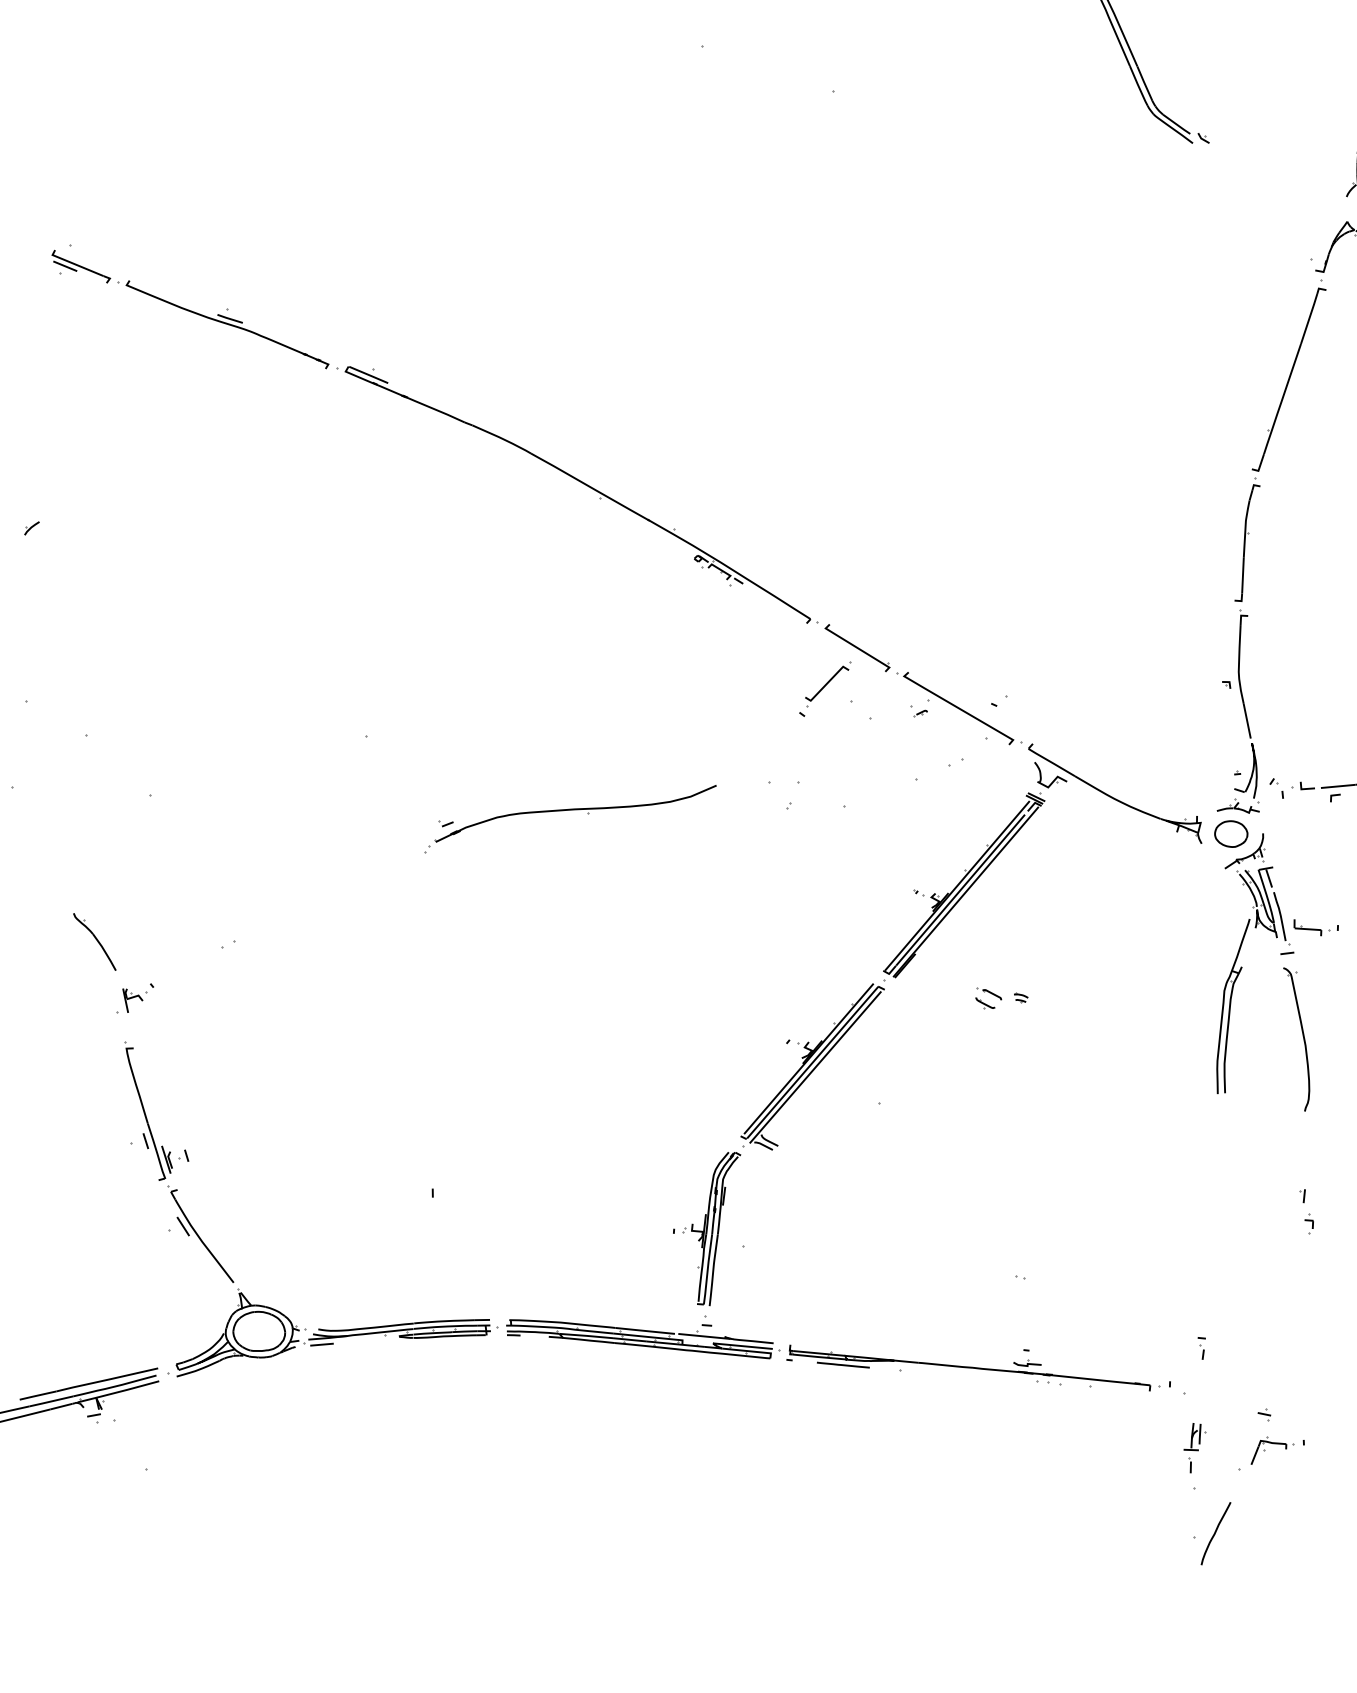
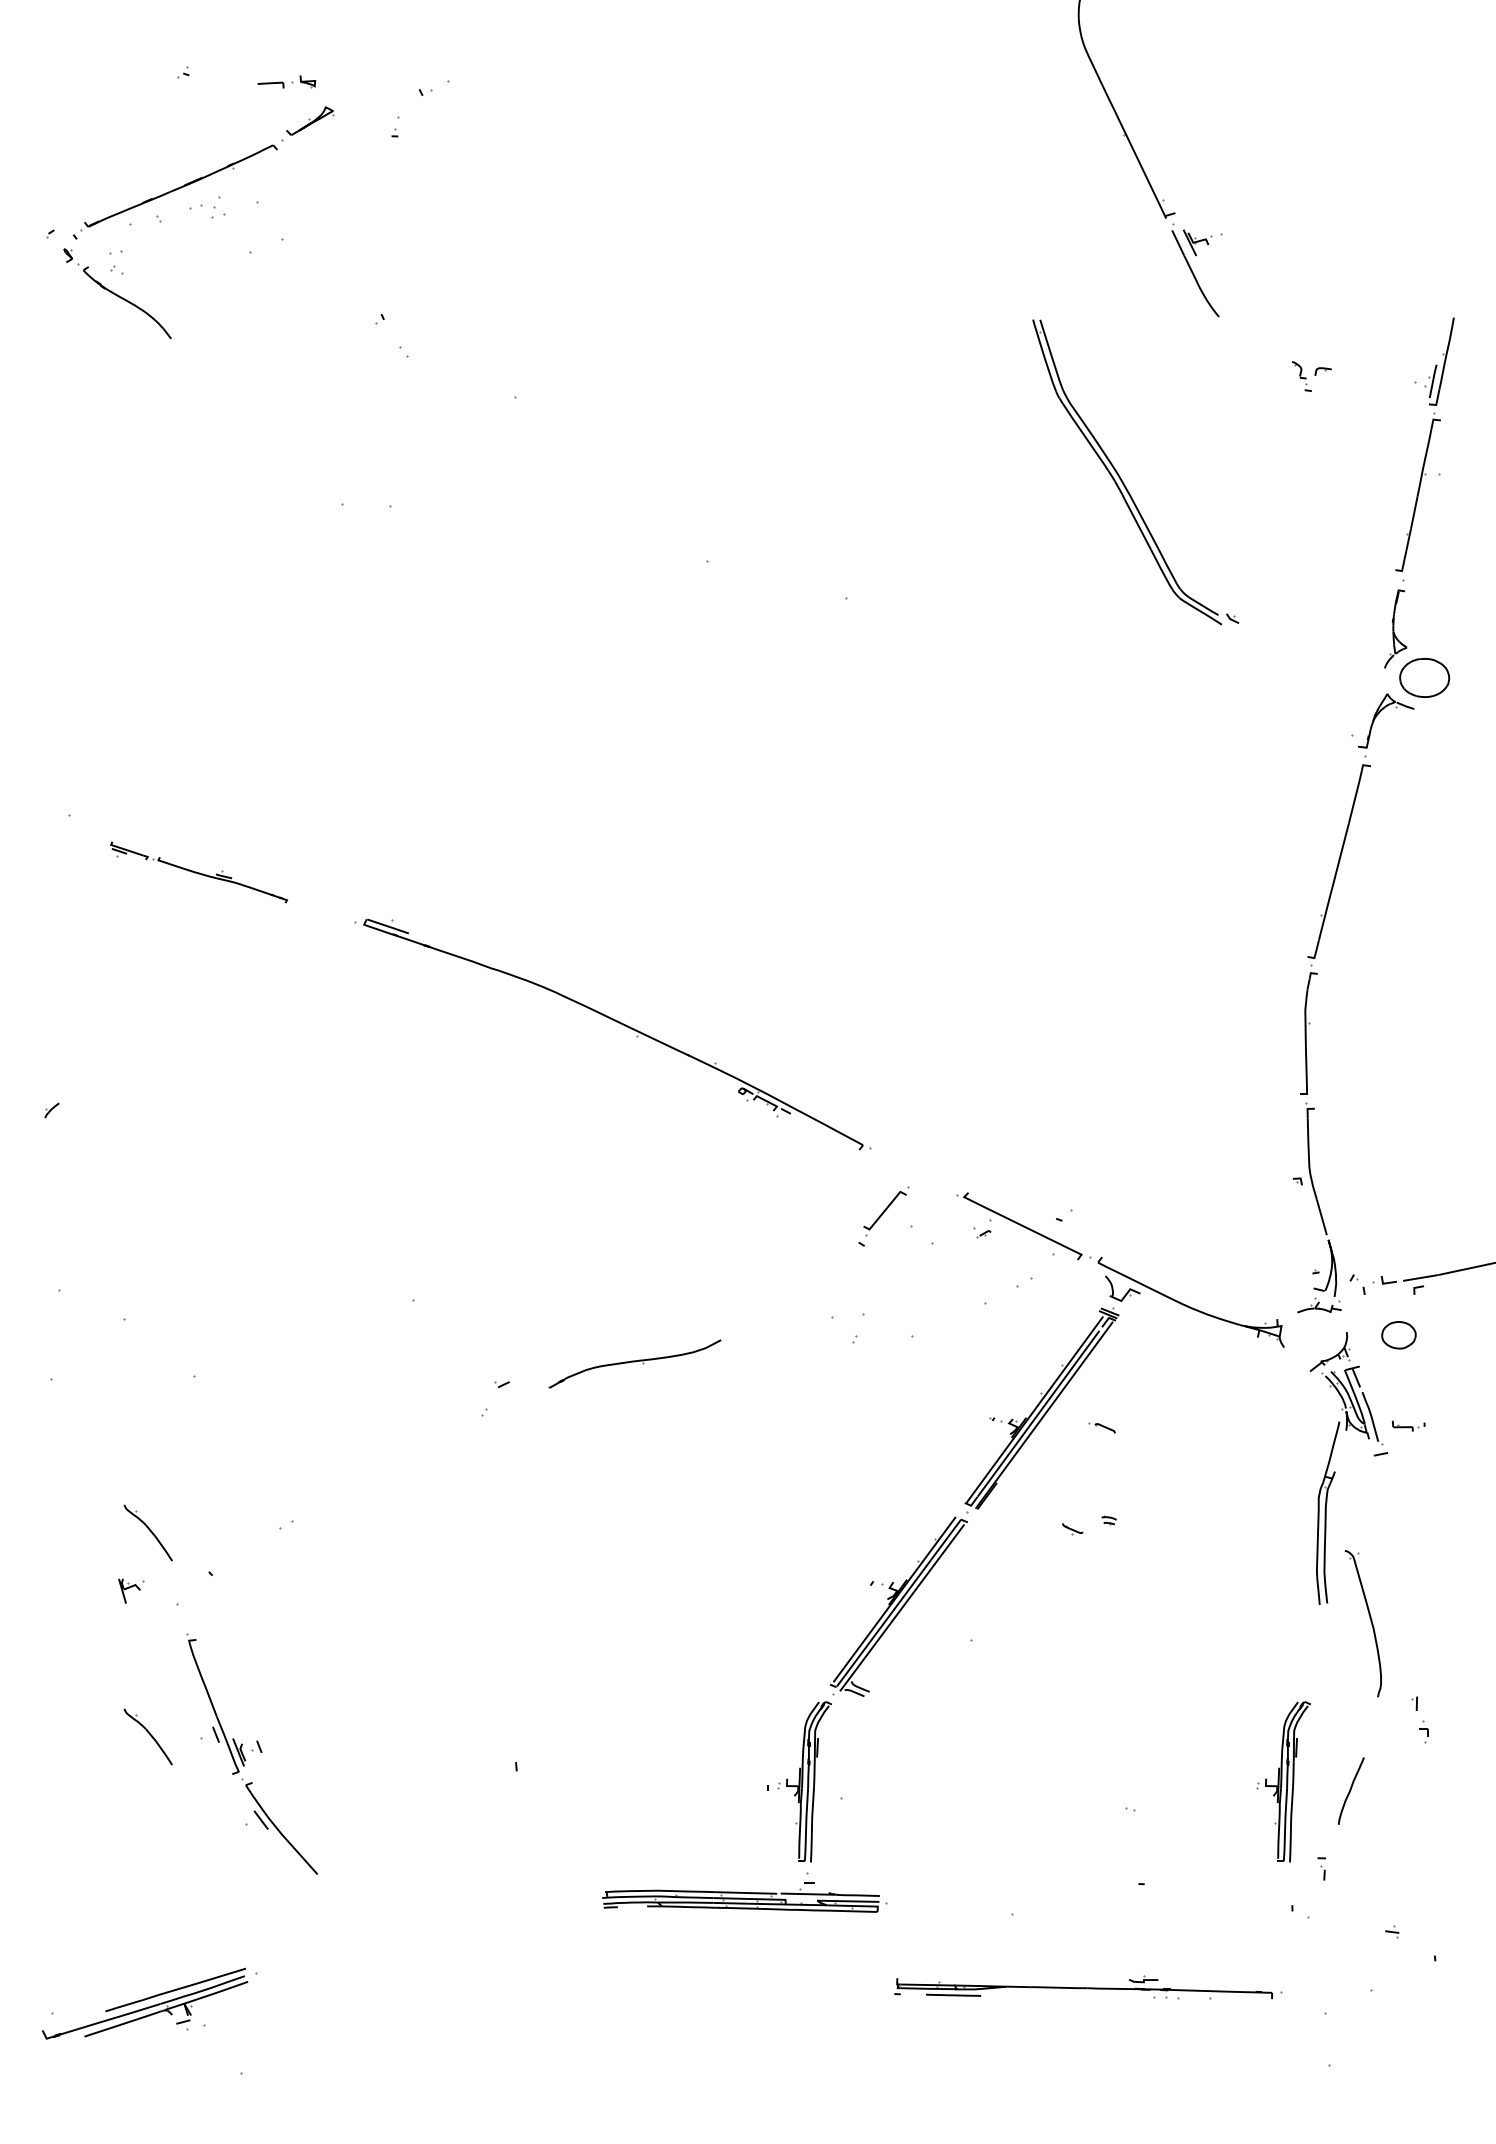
part: (189, 309) -> (198, 872), size x0.6
part: (857, 648) -> (913, 1171), removed
part: (575, 813) -> (634, 1363), size x0.6
curve: (1229, 845) -> (1398, 1347), moved
part: (1315, 927) -> (1408, 1425), size x0.7
part: (988, 993) -> (1101, 1427), moved
part: (134, 1000) -> (131, 1590), moved
part: (1302, 1038) -> (1370, 1621), moved
part: (79, 1137) -> (147, 1736), added
part: (1170, 1261) -> (1283, 1781), added
part: (337, 1342) -> (429, 1928), removed
part: (973, 1367) -> (1088, 1987), moved
part: (1273, 1444) -> (1403, 1962), removed
part: (1194, 1448) -> (1322, 1972), removed
curve: (1215, 1533) -> (1350, 1790), moved

